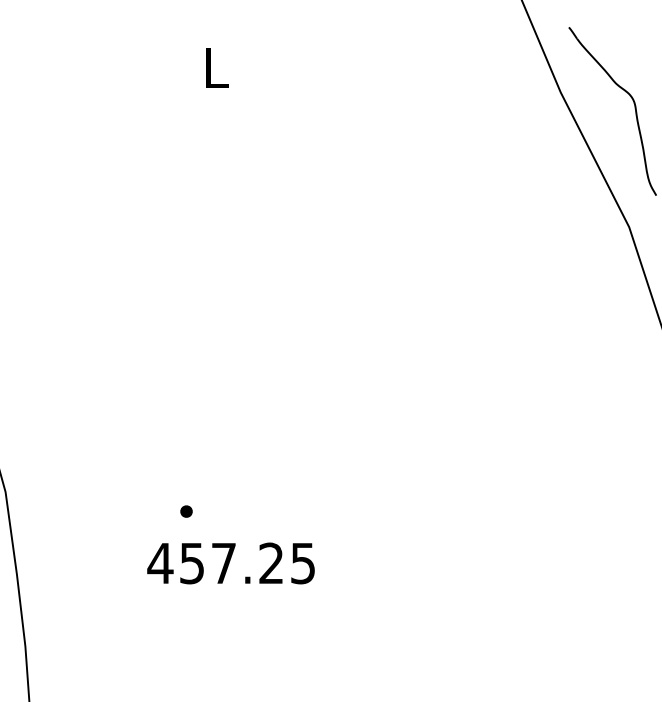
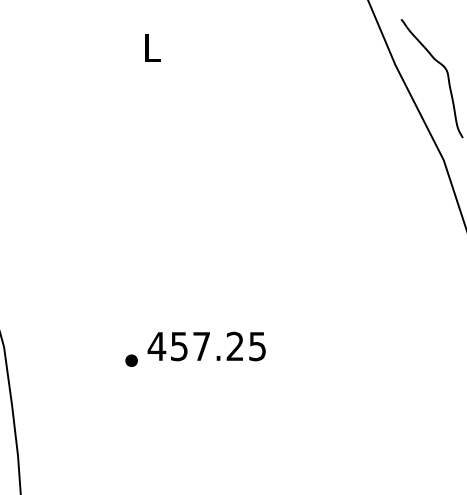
part: (186, 511) -> (131, 360), size x1.43
text: (230, 563) -> (206, 346), moved

